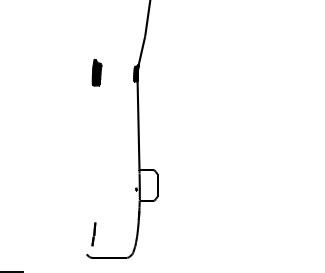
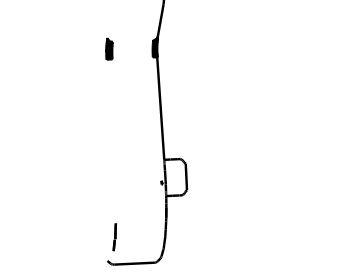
part: (96, 72) -> (108, 48), size x0.71

